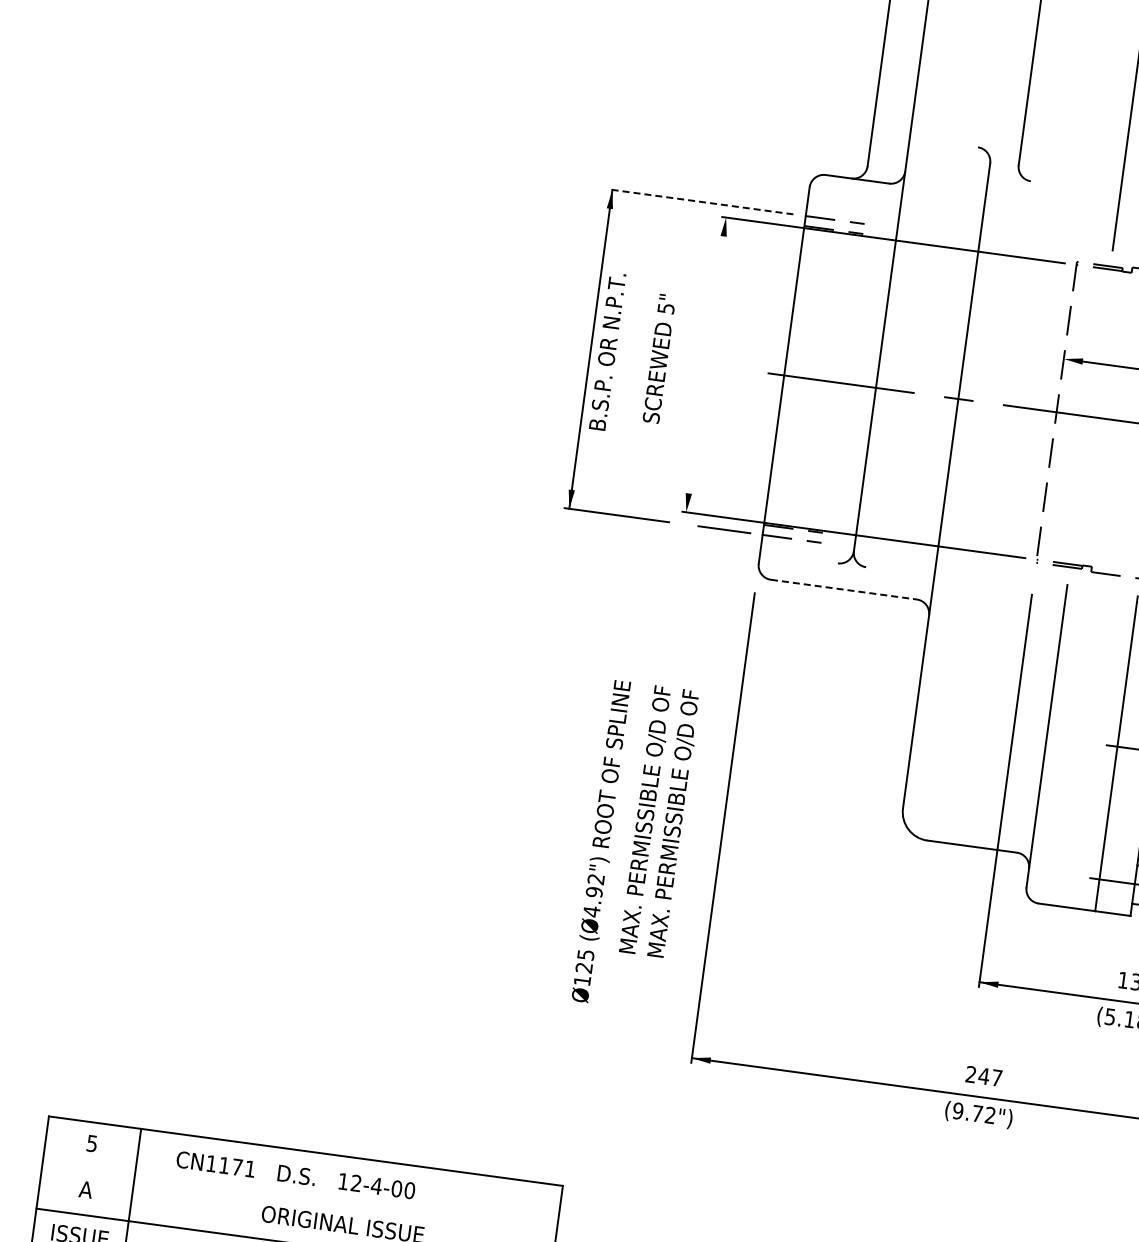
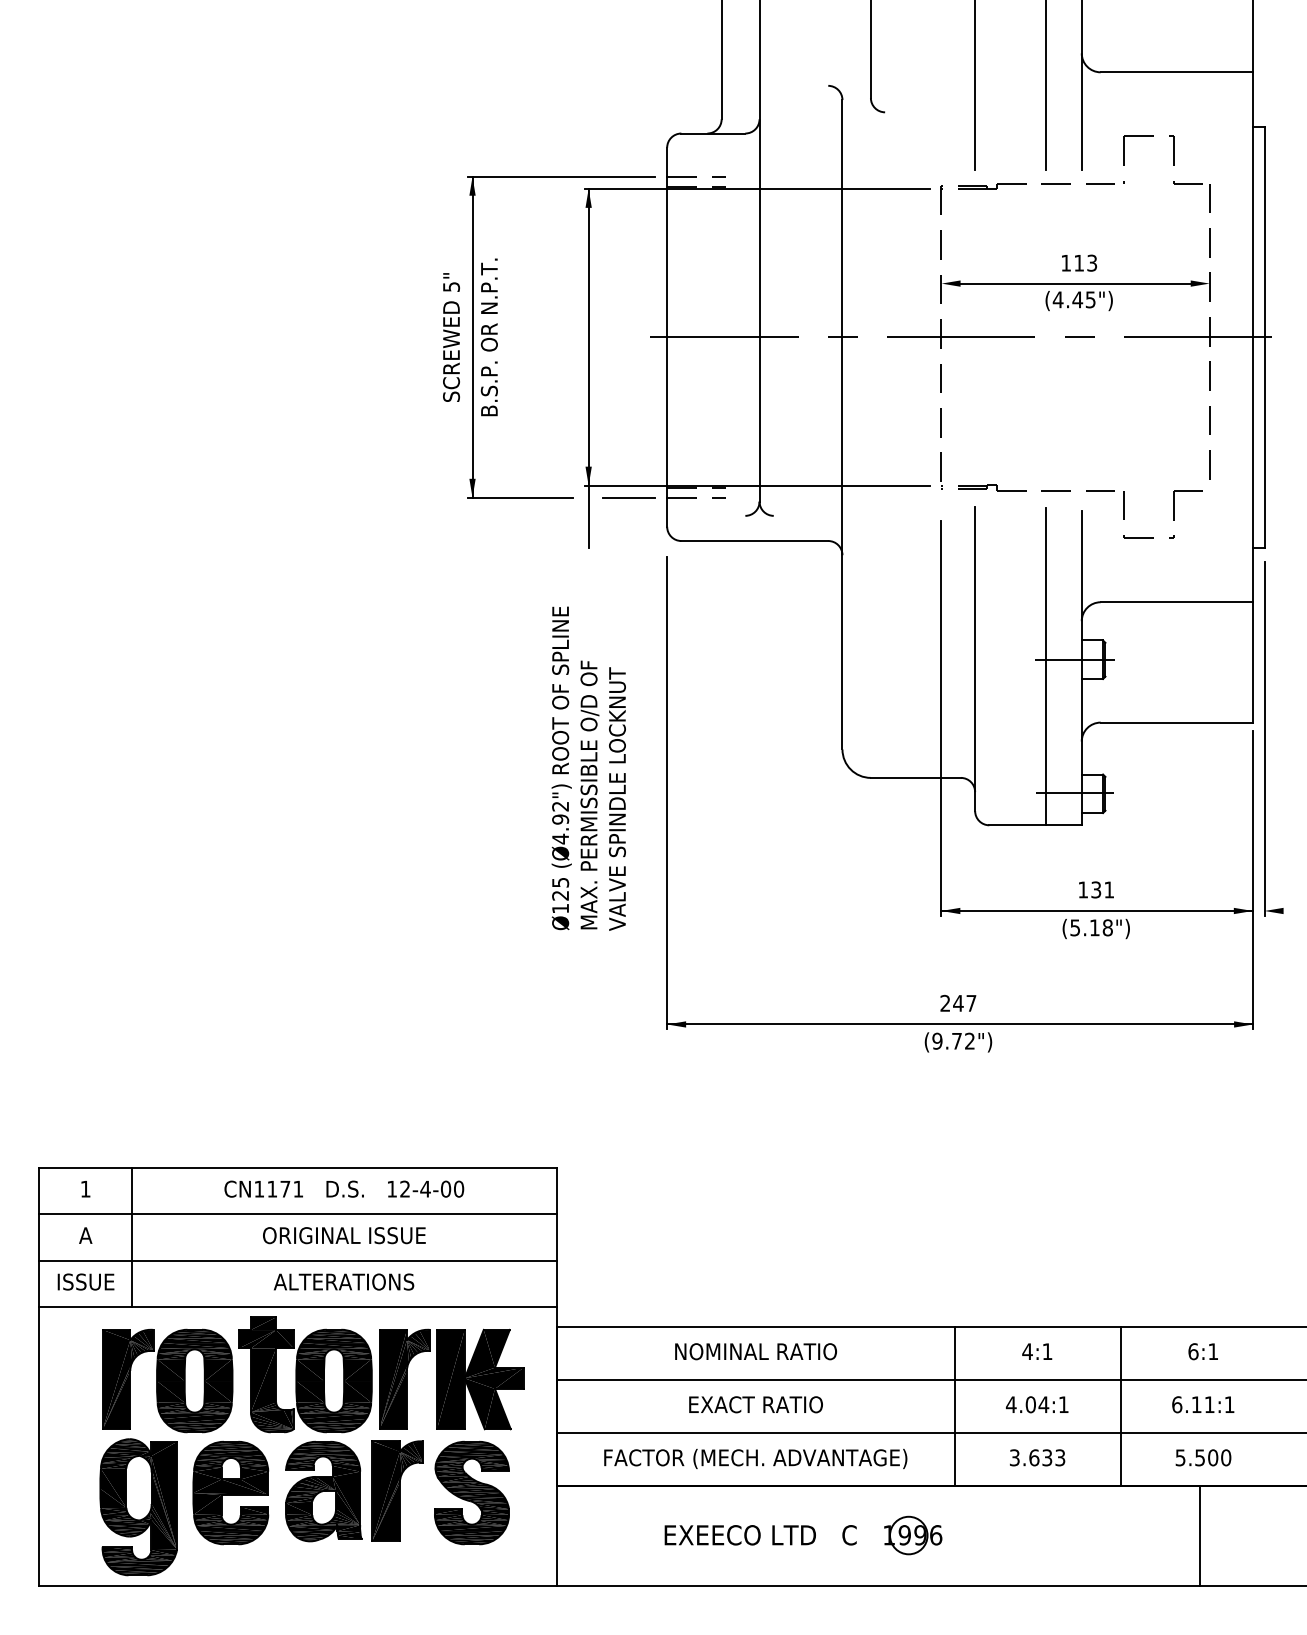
line: (699, 201) -> (560, 176), dashed -> solid
text: (659, 358) -> (451, 337), moved
line: (701, 395) -> (588, 368), added
line: (844, 590) -> (755, 541), dashed -> solid
text: (674, 824) -> (618, 795), MAX. PERMISSIBLE O/D OF -> VALVE SPINDLE LOCKNUT
text: (602, 841) -> (561, 768), moved
text: (92, 1142) -> (85, 1188), 5 -> 1
text: (296, 1174) -> (344, 1188), moved
line: (299, 1197) -> (297, 1214), added

